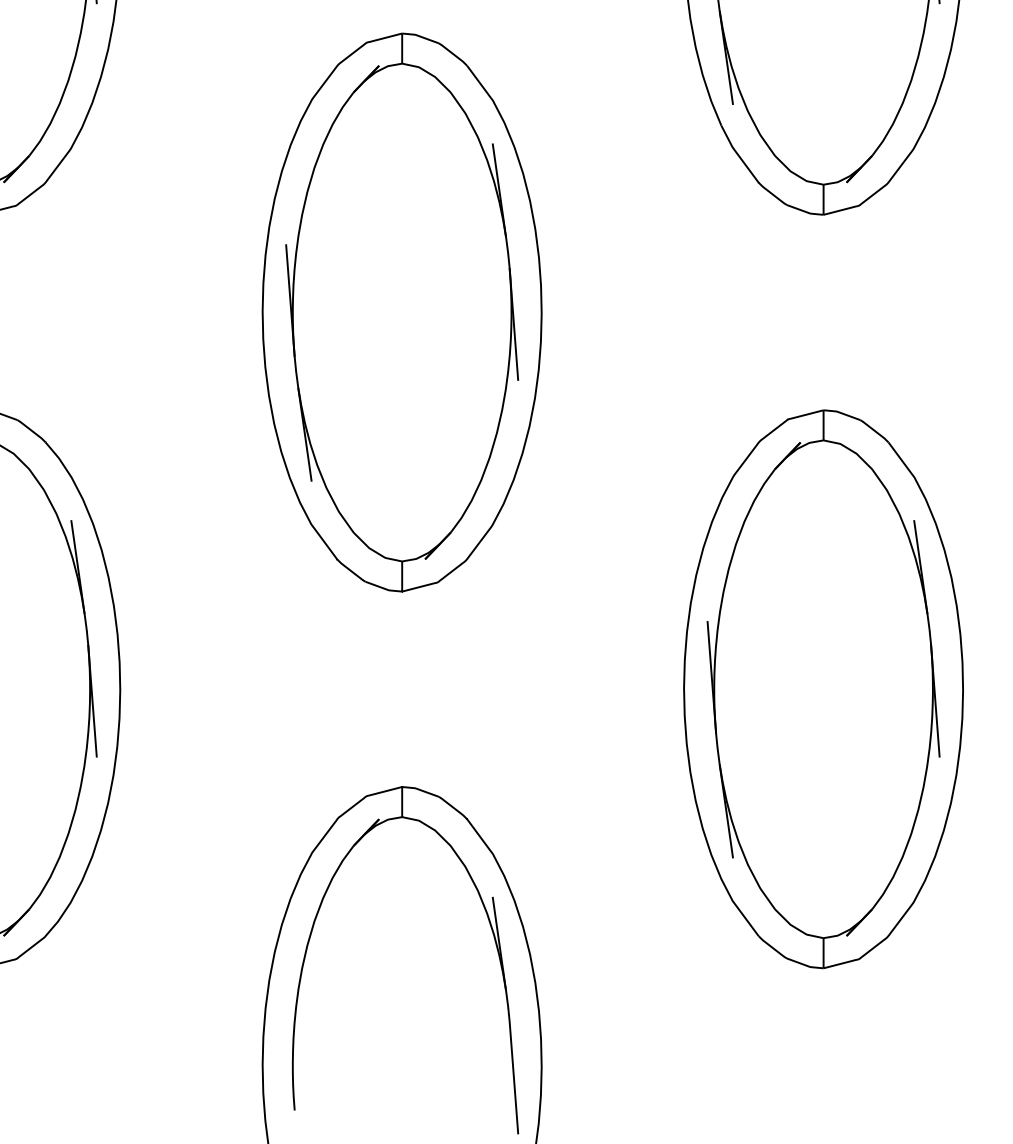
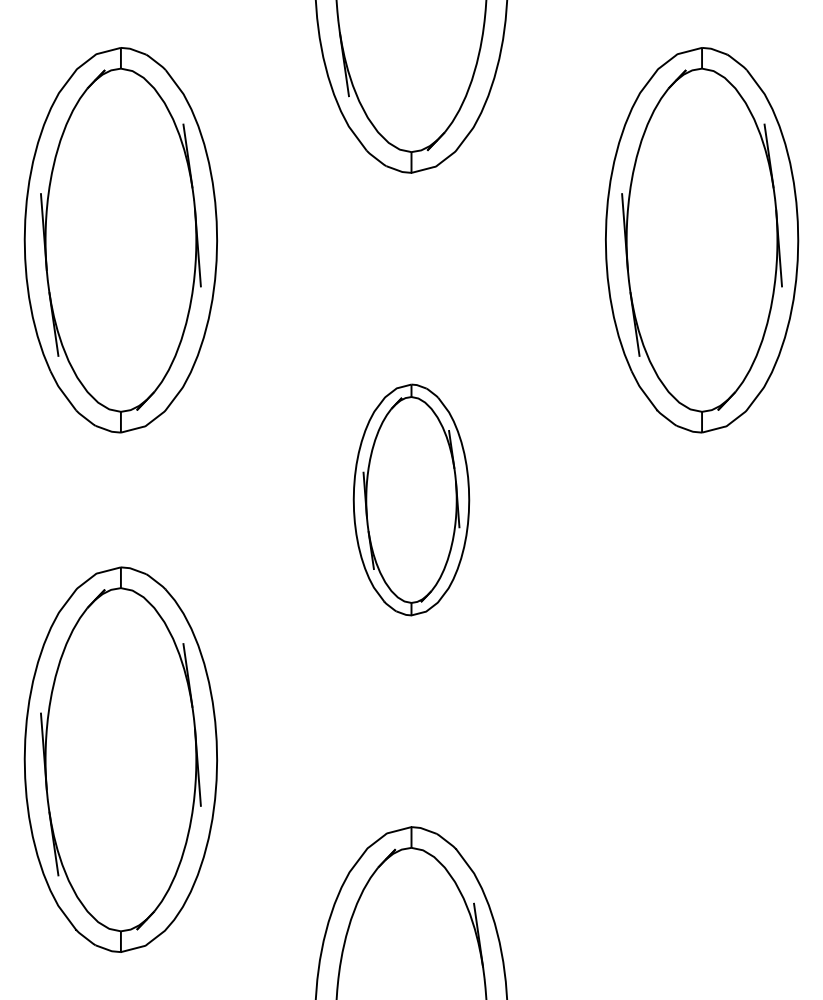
part: (402, 311) -> (411, 499), size x0.6
part: (824, 688) -> (702, 759), removed

